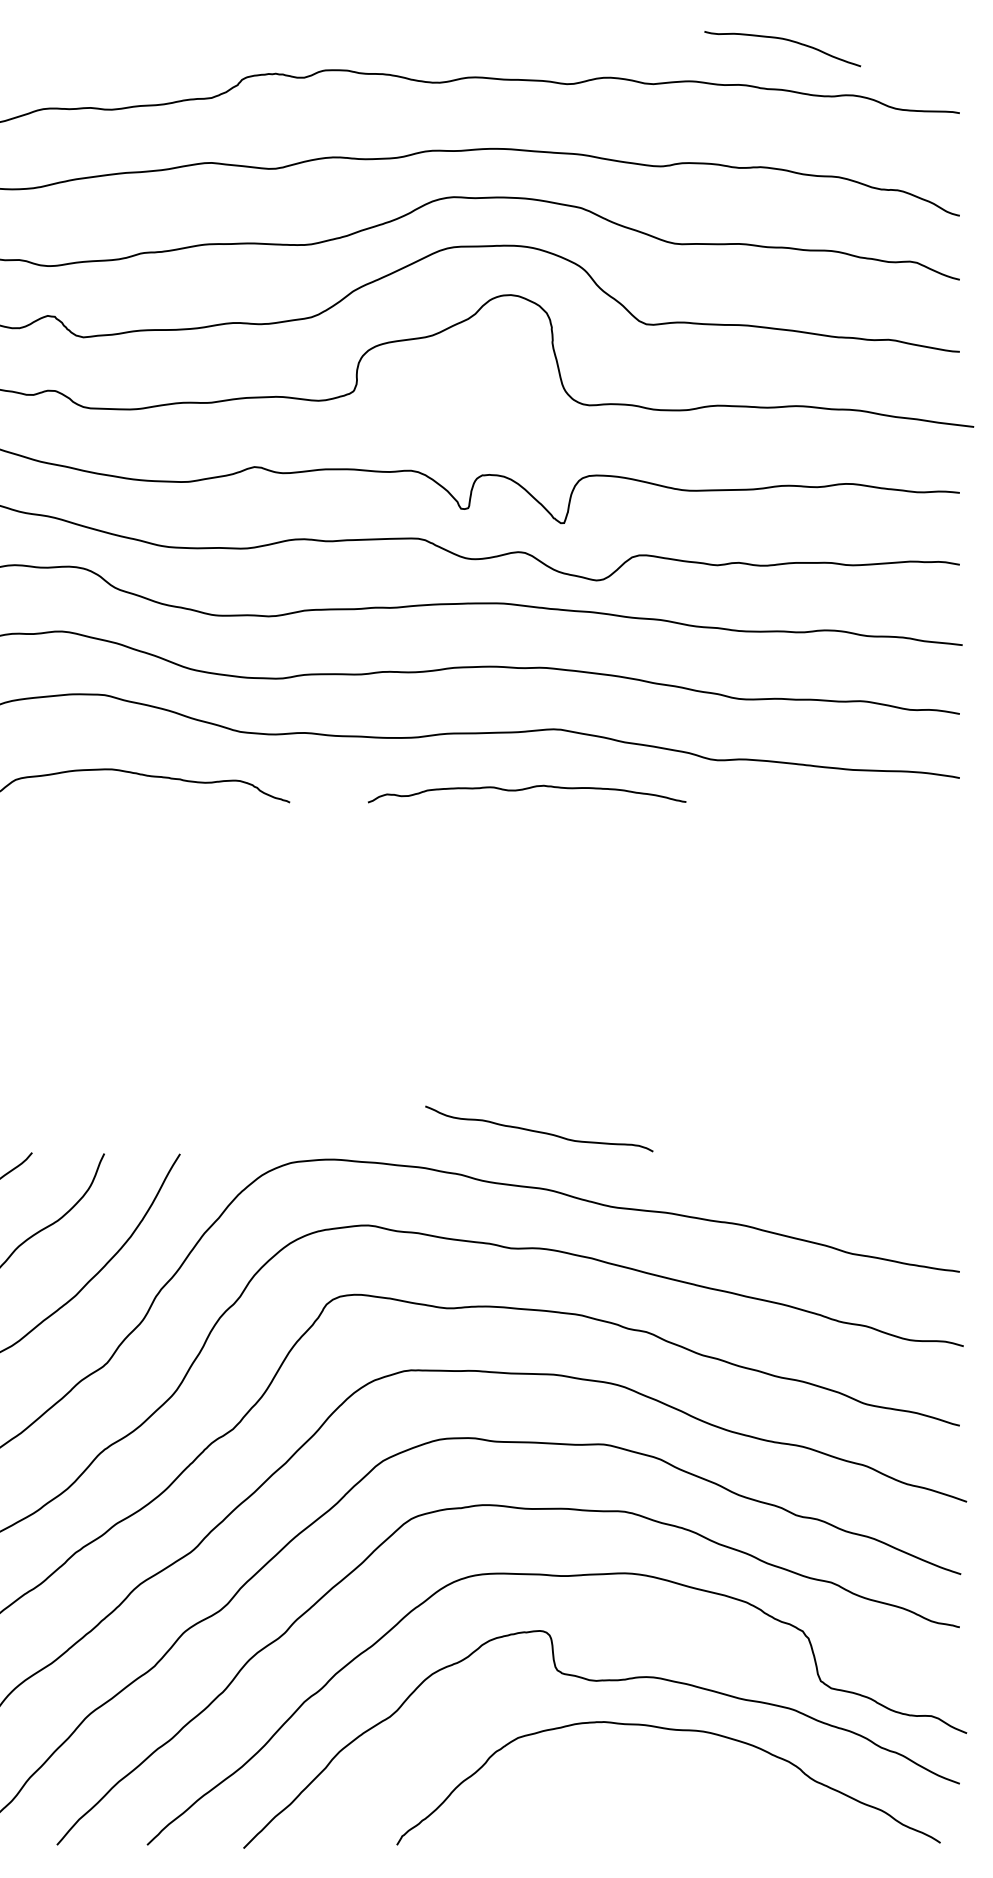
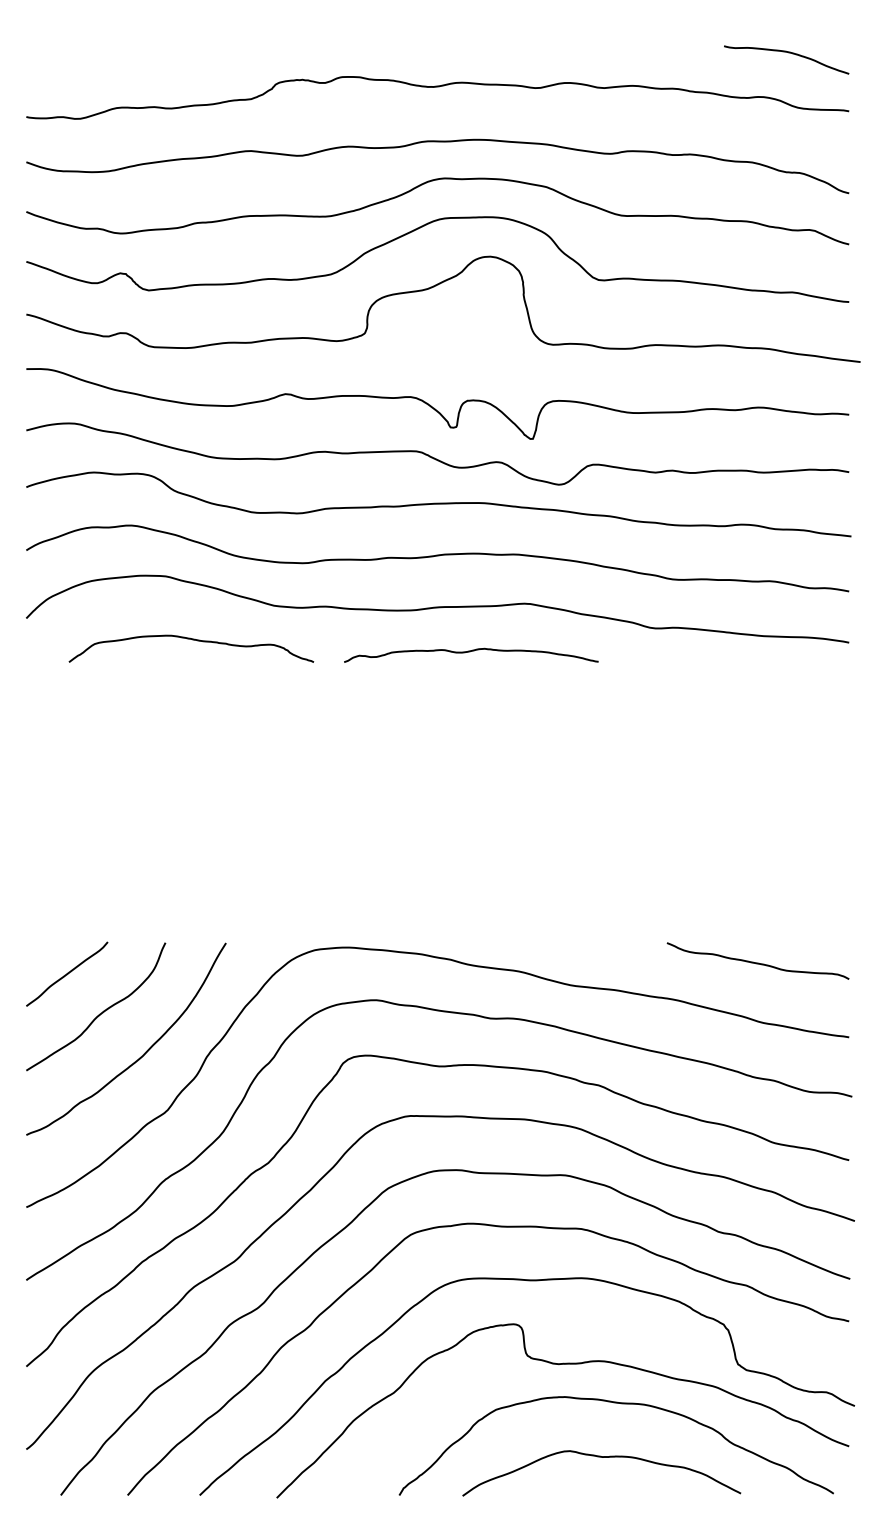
curve: (785, 40) -> (788, 53), moved
curve: (526, 790) -> (470, 652), moved
curve: (538, 1130) -> (757, 962), moved
curve: (649, 1797) -> (601, 1457), added

